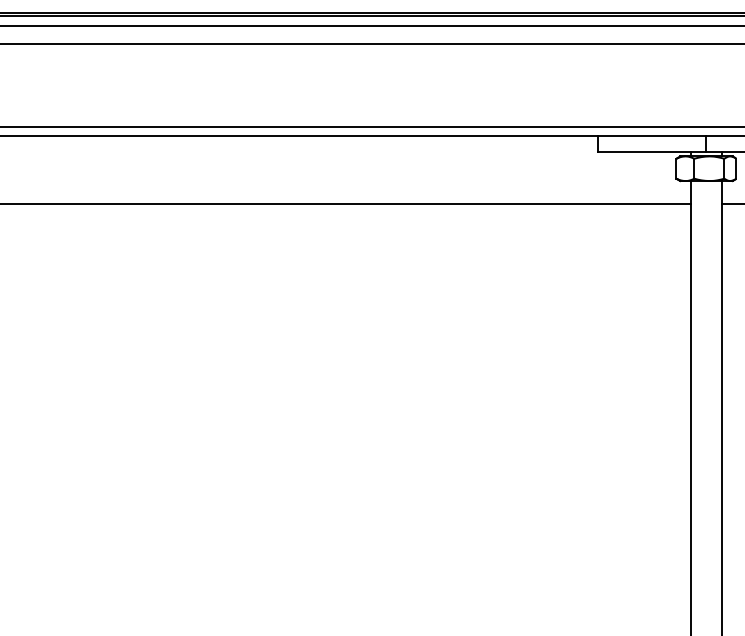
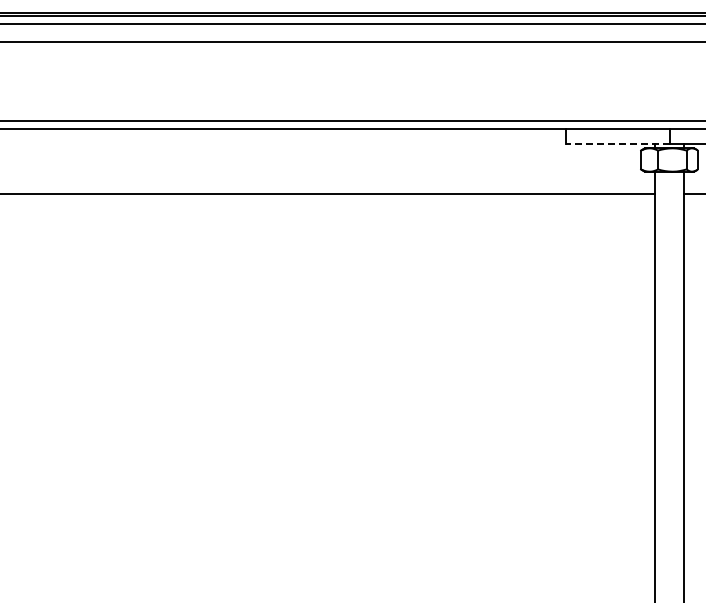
line: (651, 151) -> (617, 143), solid -> dashed

